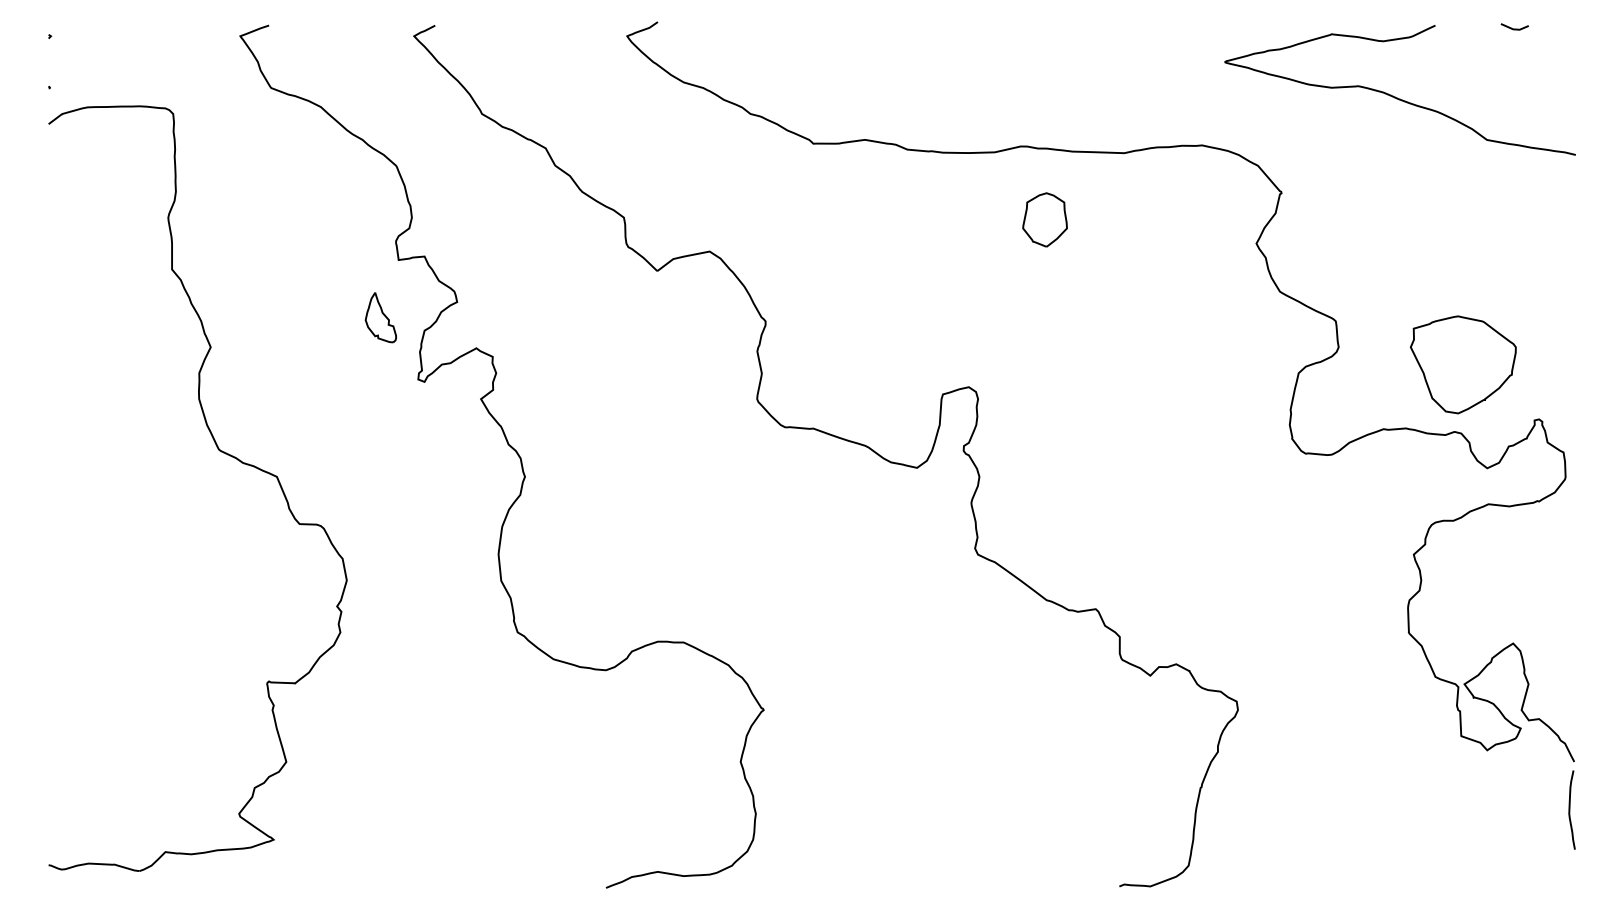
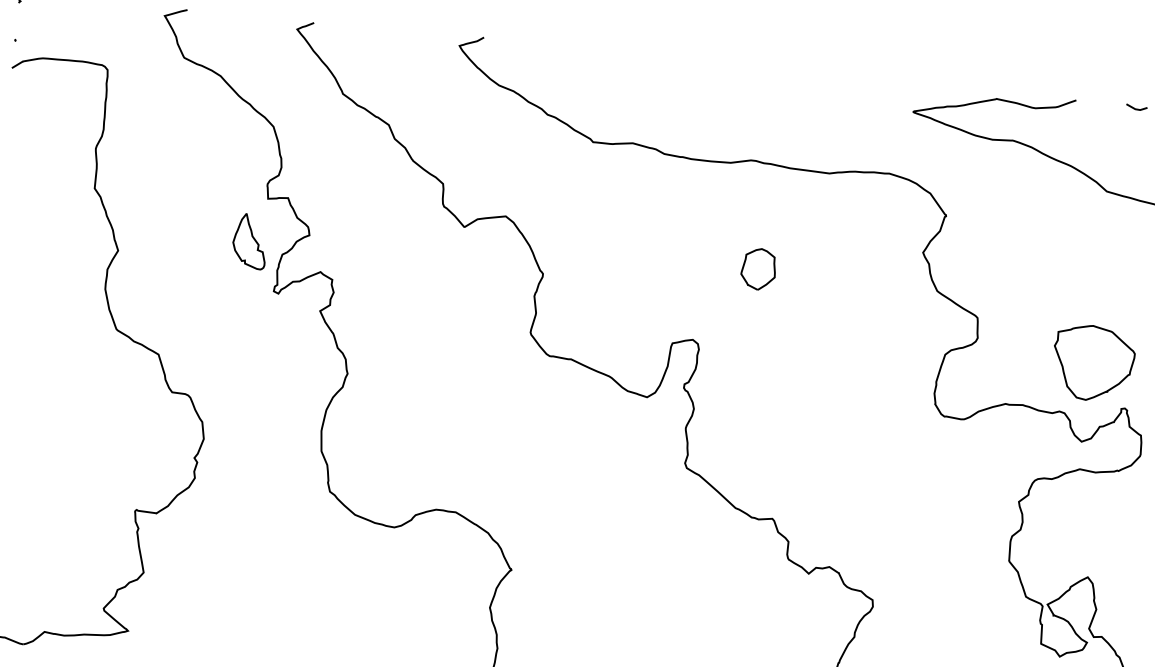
part: (1044, 219) -> (758, 268), moved
part: (380, 317) -> (249, 241), size x1.43
part: (1462, 364) -> (1092, 362), moved

